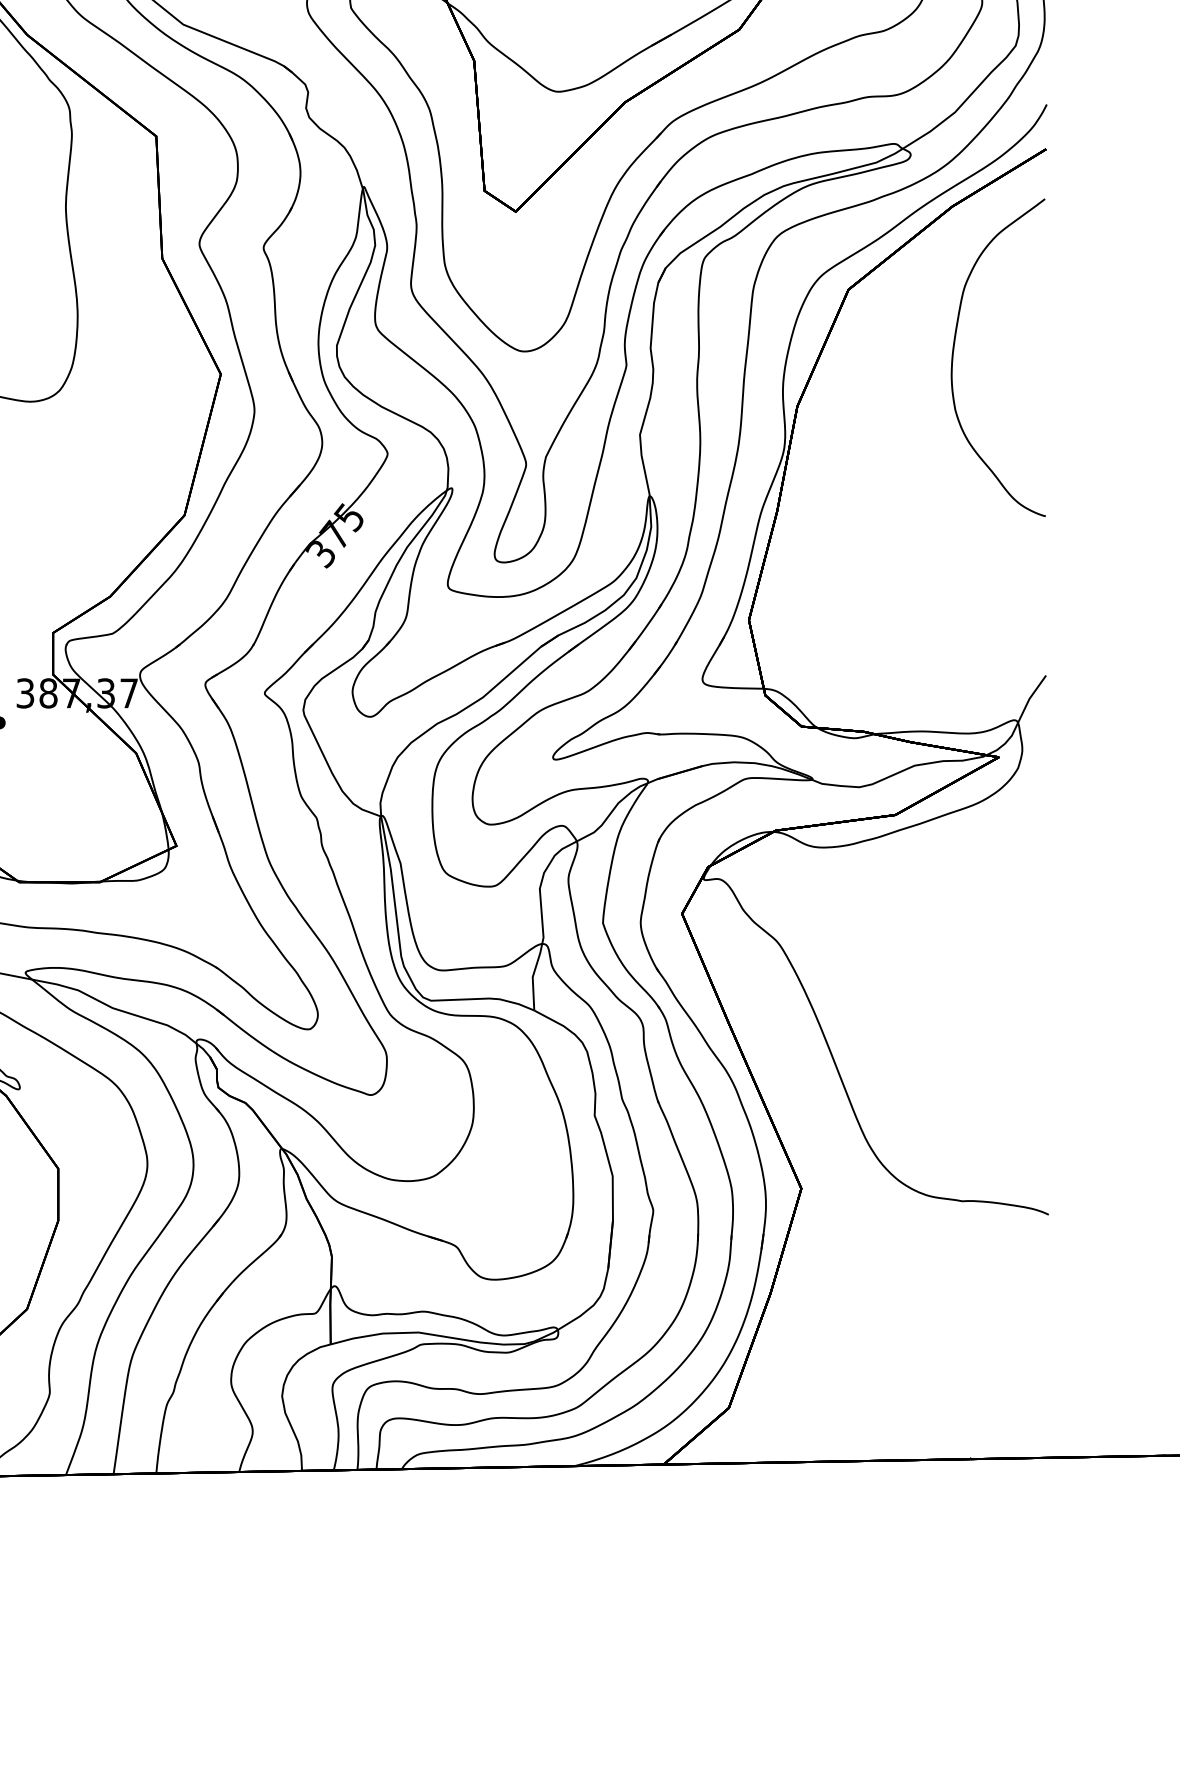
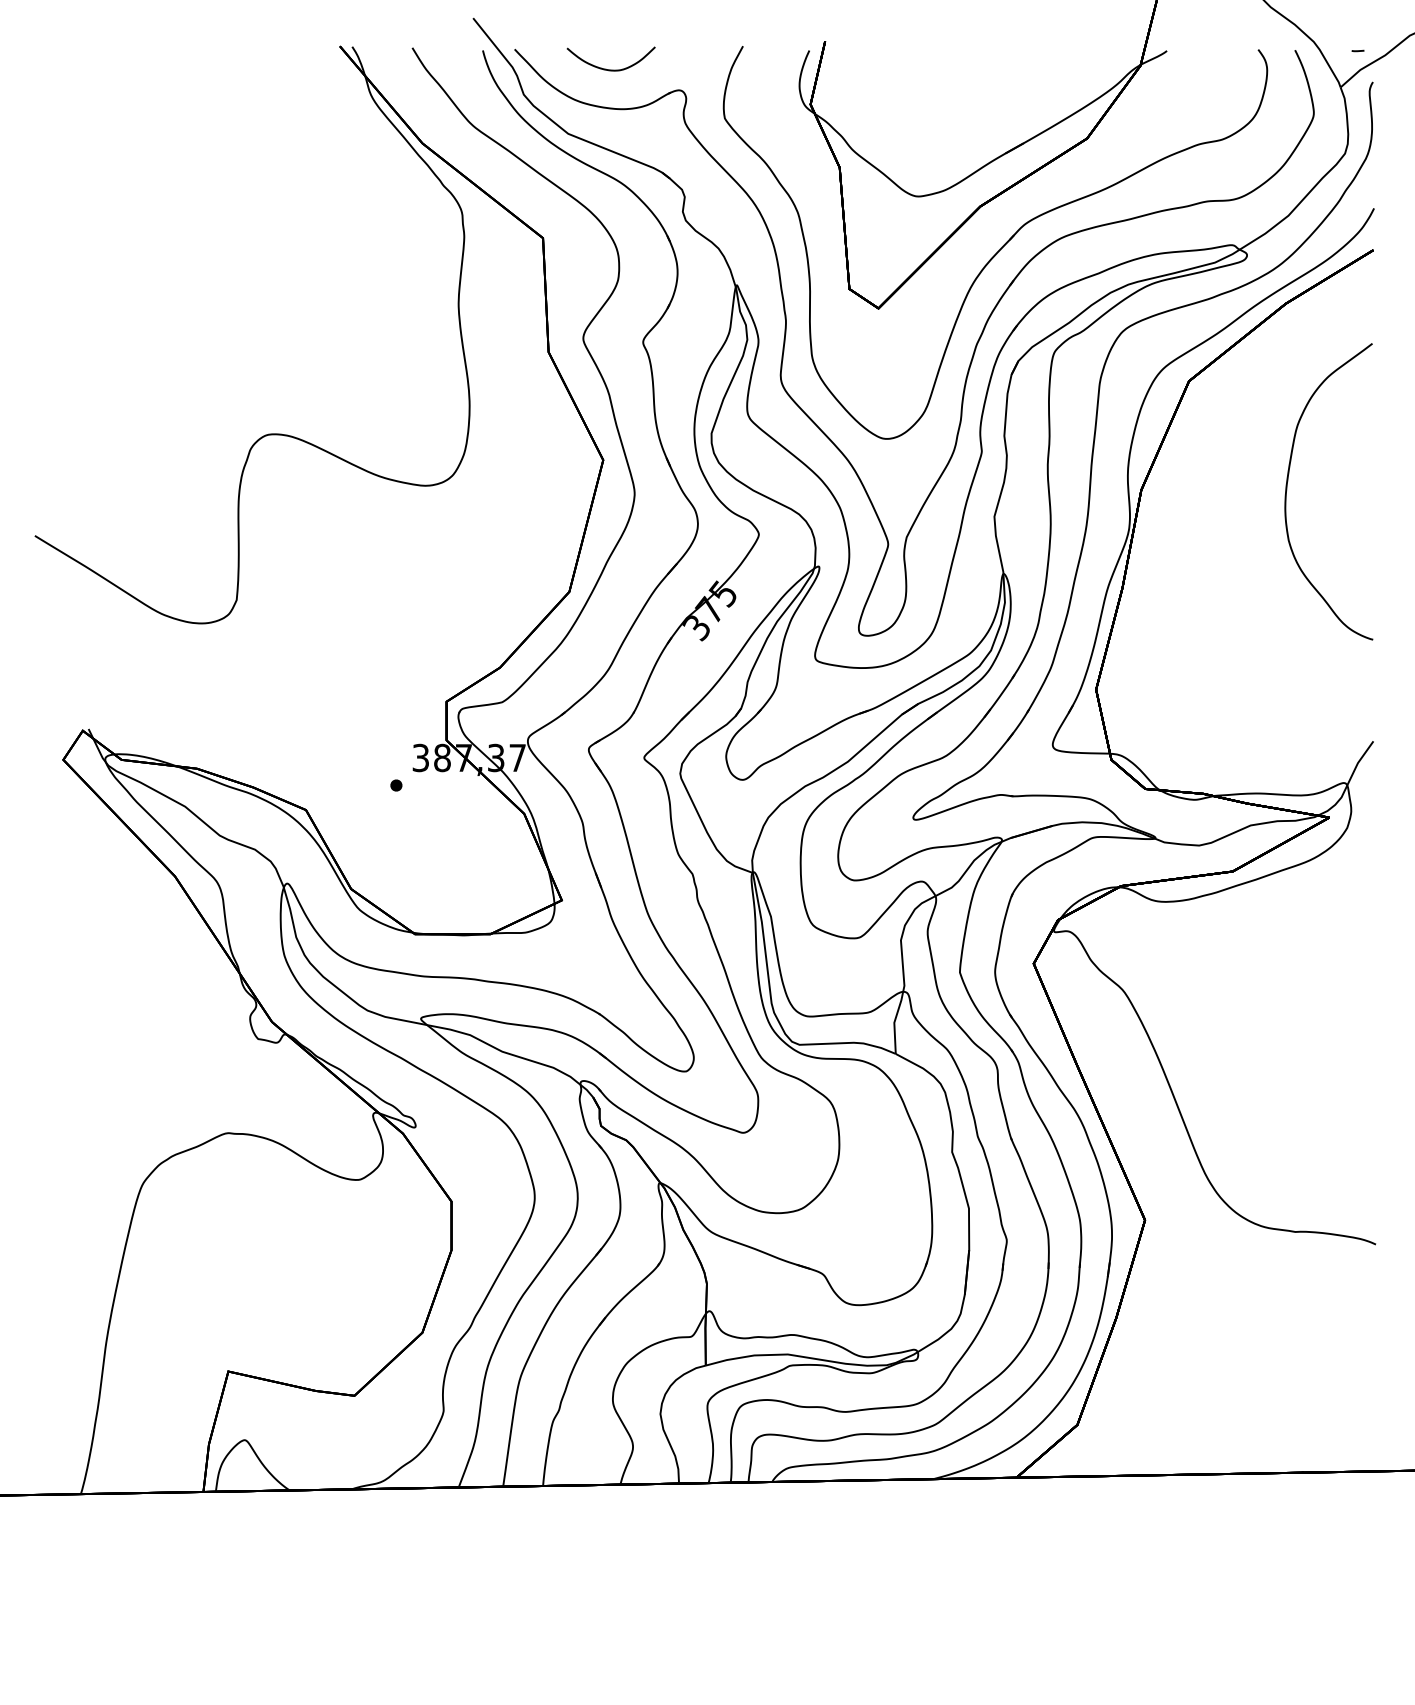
curve: (954, 356) -> (1287, 490), moved

